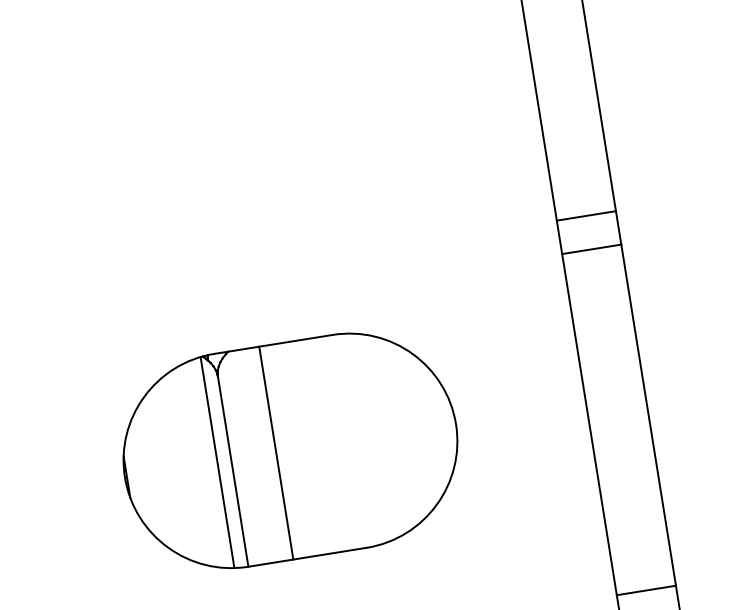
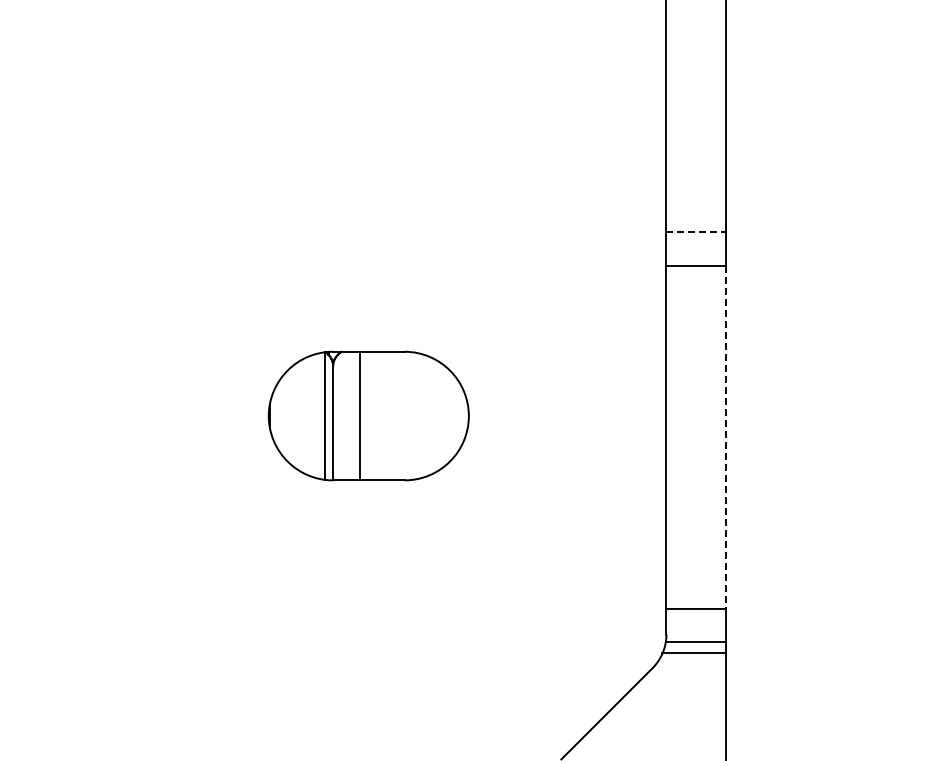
line: (586, 215) -> (696, 231), solid -> dashed
line: (649, 415) -> (726, 437), solid -> dashed
part: (290, 450) -> (368, 415), size x0.6

